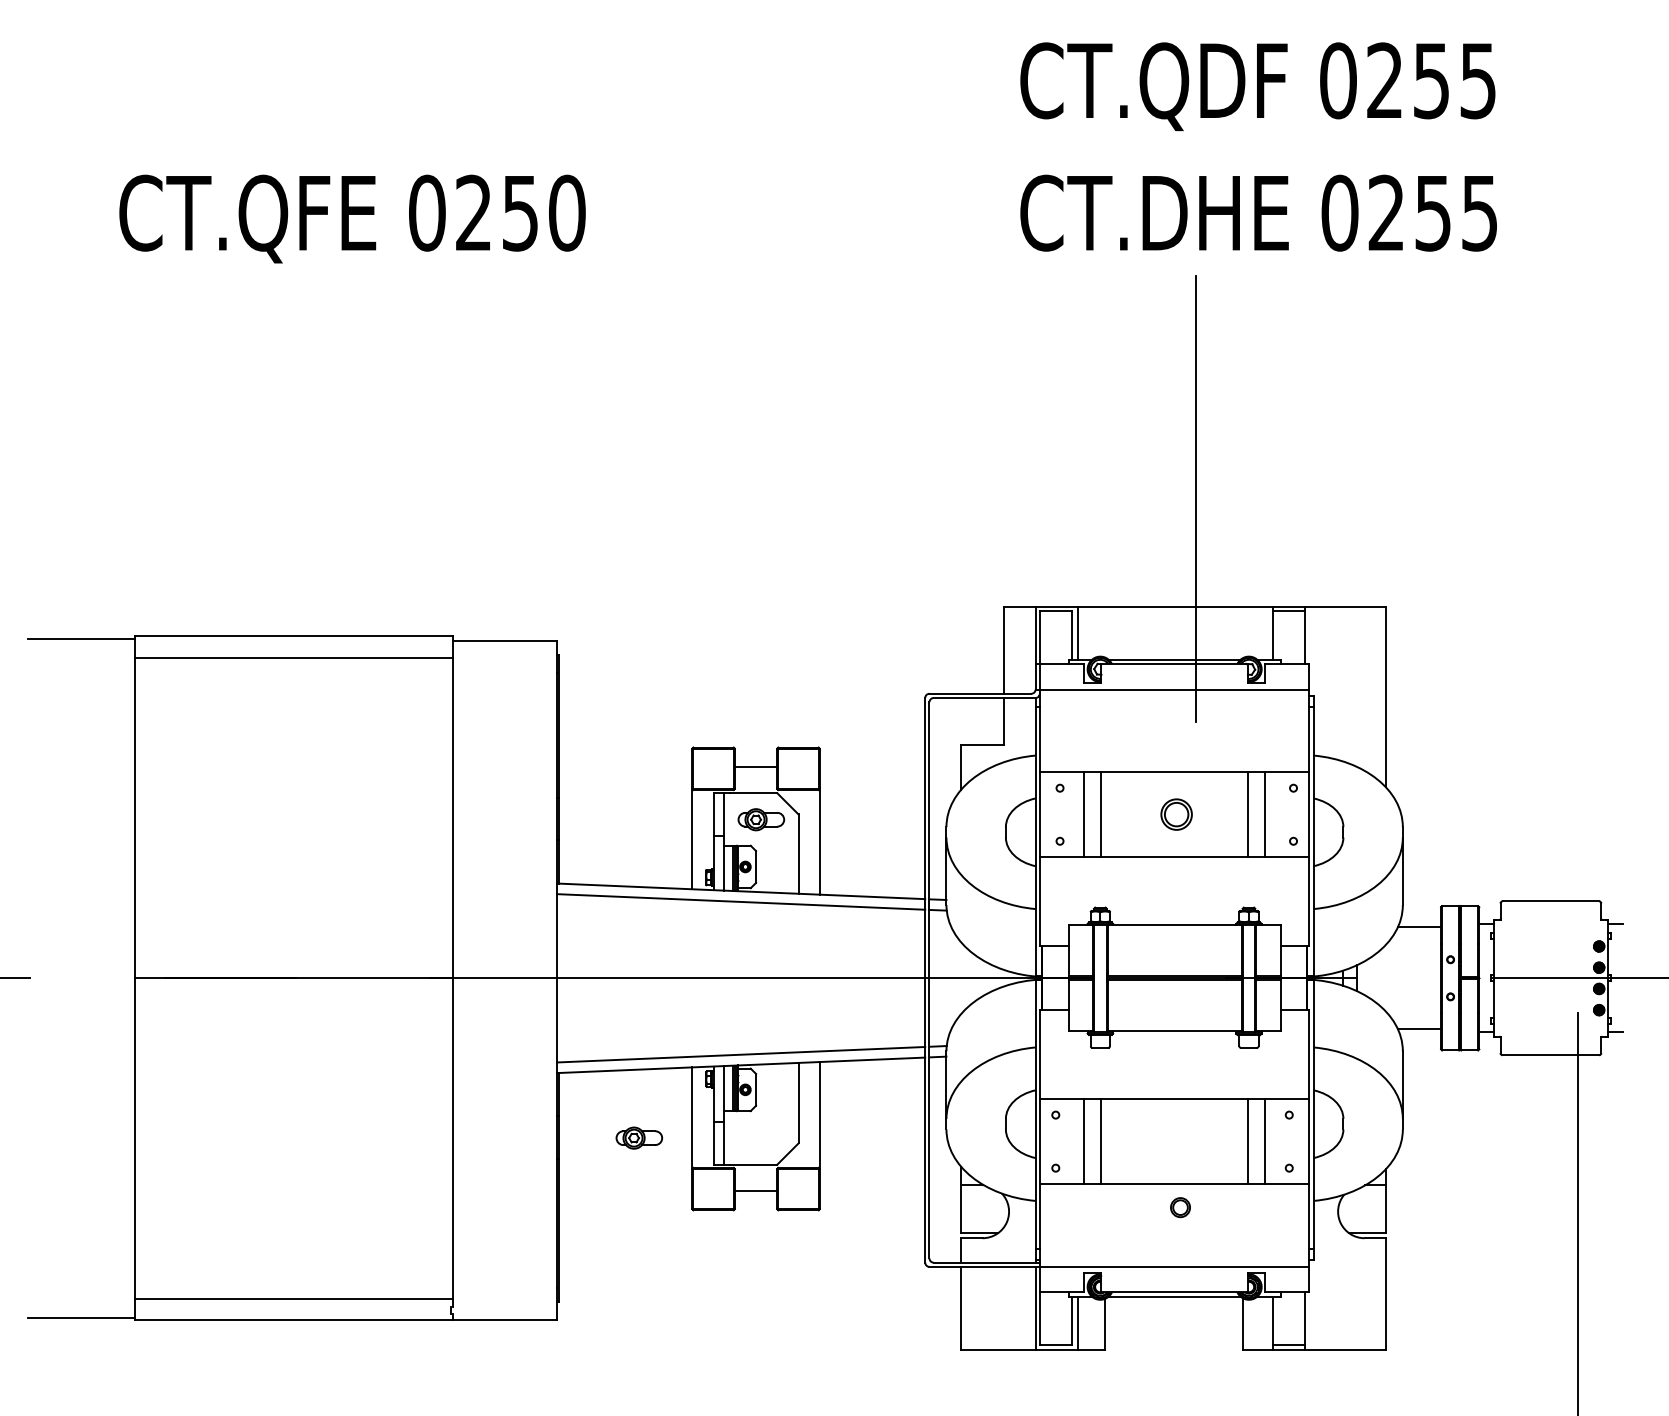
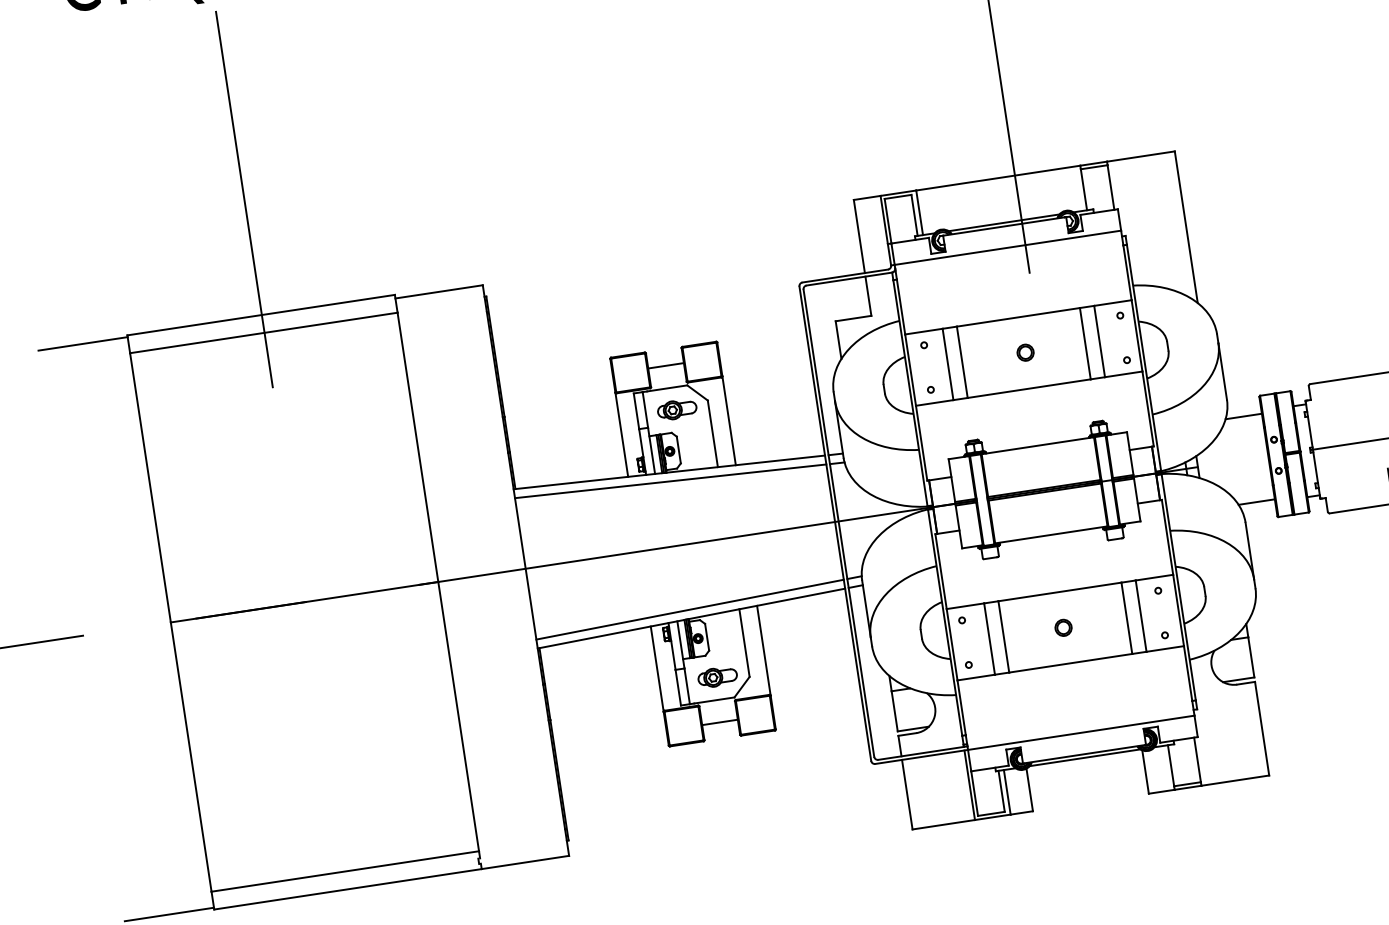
line: (294, 498) -> (244, 199), added
part: (1176, 814) -> (1025, 352), size x0.62
part: (639, 1137) -> (717, 676), moved
part: (1180, 1207) -> (1063, 627), moved

